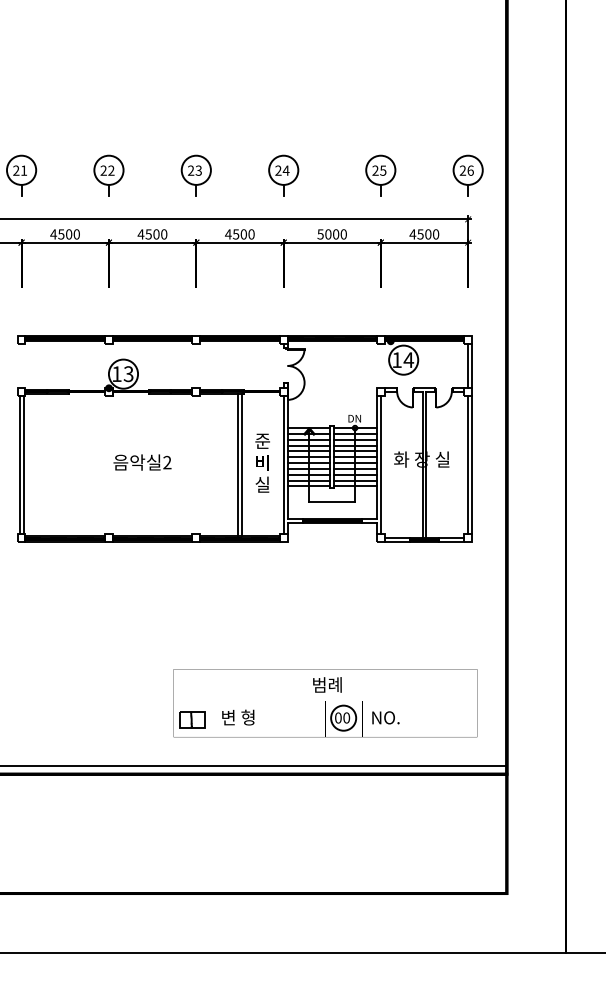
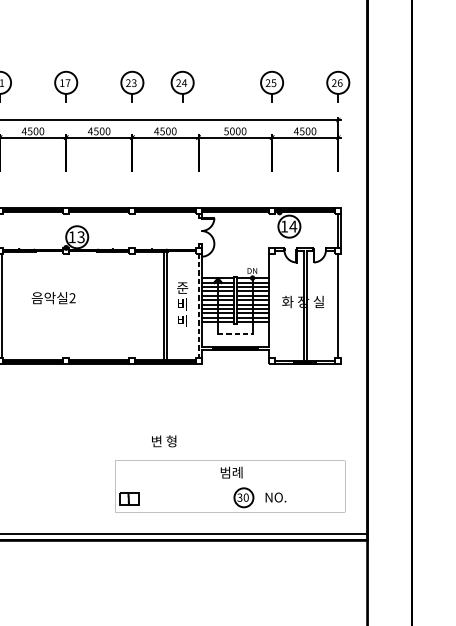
text: (107, 170) -> (65, 83), 22 -> 17
part: (283, 175) -> (182, 86), moved
text: (142, 462) -> (53, 298), moved
line: (283, 464) -> (198, 305), solid -> dashed
line: (380, 464) -> (271, 305), removed
line: (472, 464) -> (341, 305), removed
text: (262, 484) -> (182, 320), 실 -> 비
line: (332, 502) -> (235, 334), solid -> dashed
text: (238, 717) -> (164, 441), moved
text: (338, 717) -> (240, 497), 00 -> 30

